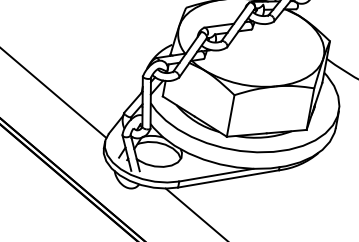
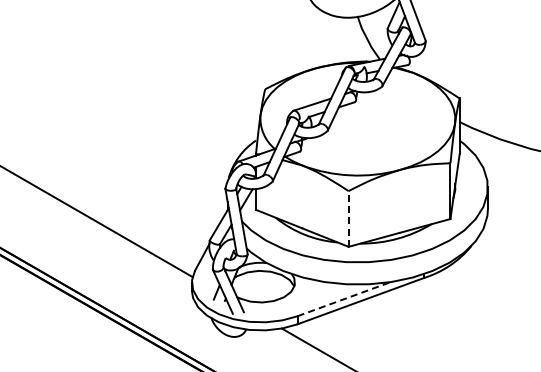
line: (230, 115) -> (348, 218), solid -> dashed
line: (216, 175) -> (344, 299), solid -> dashed

